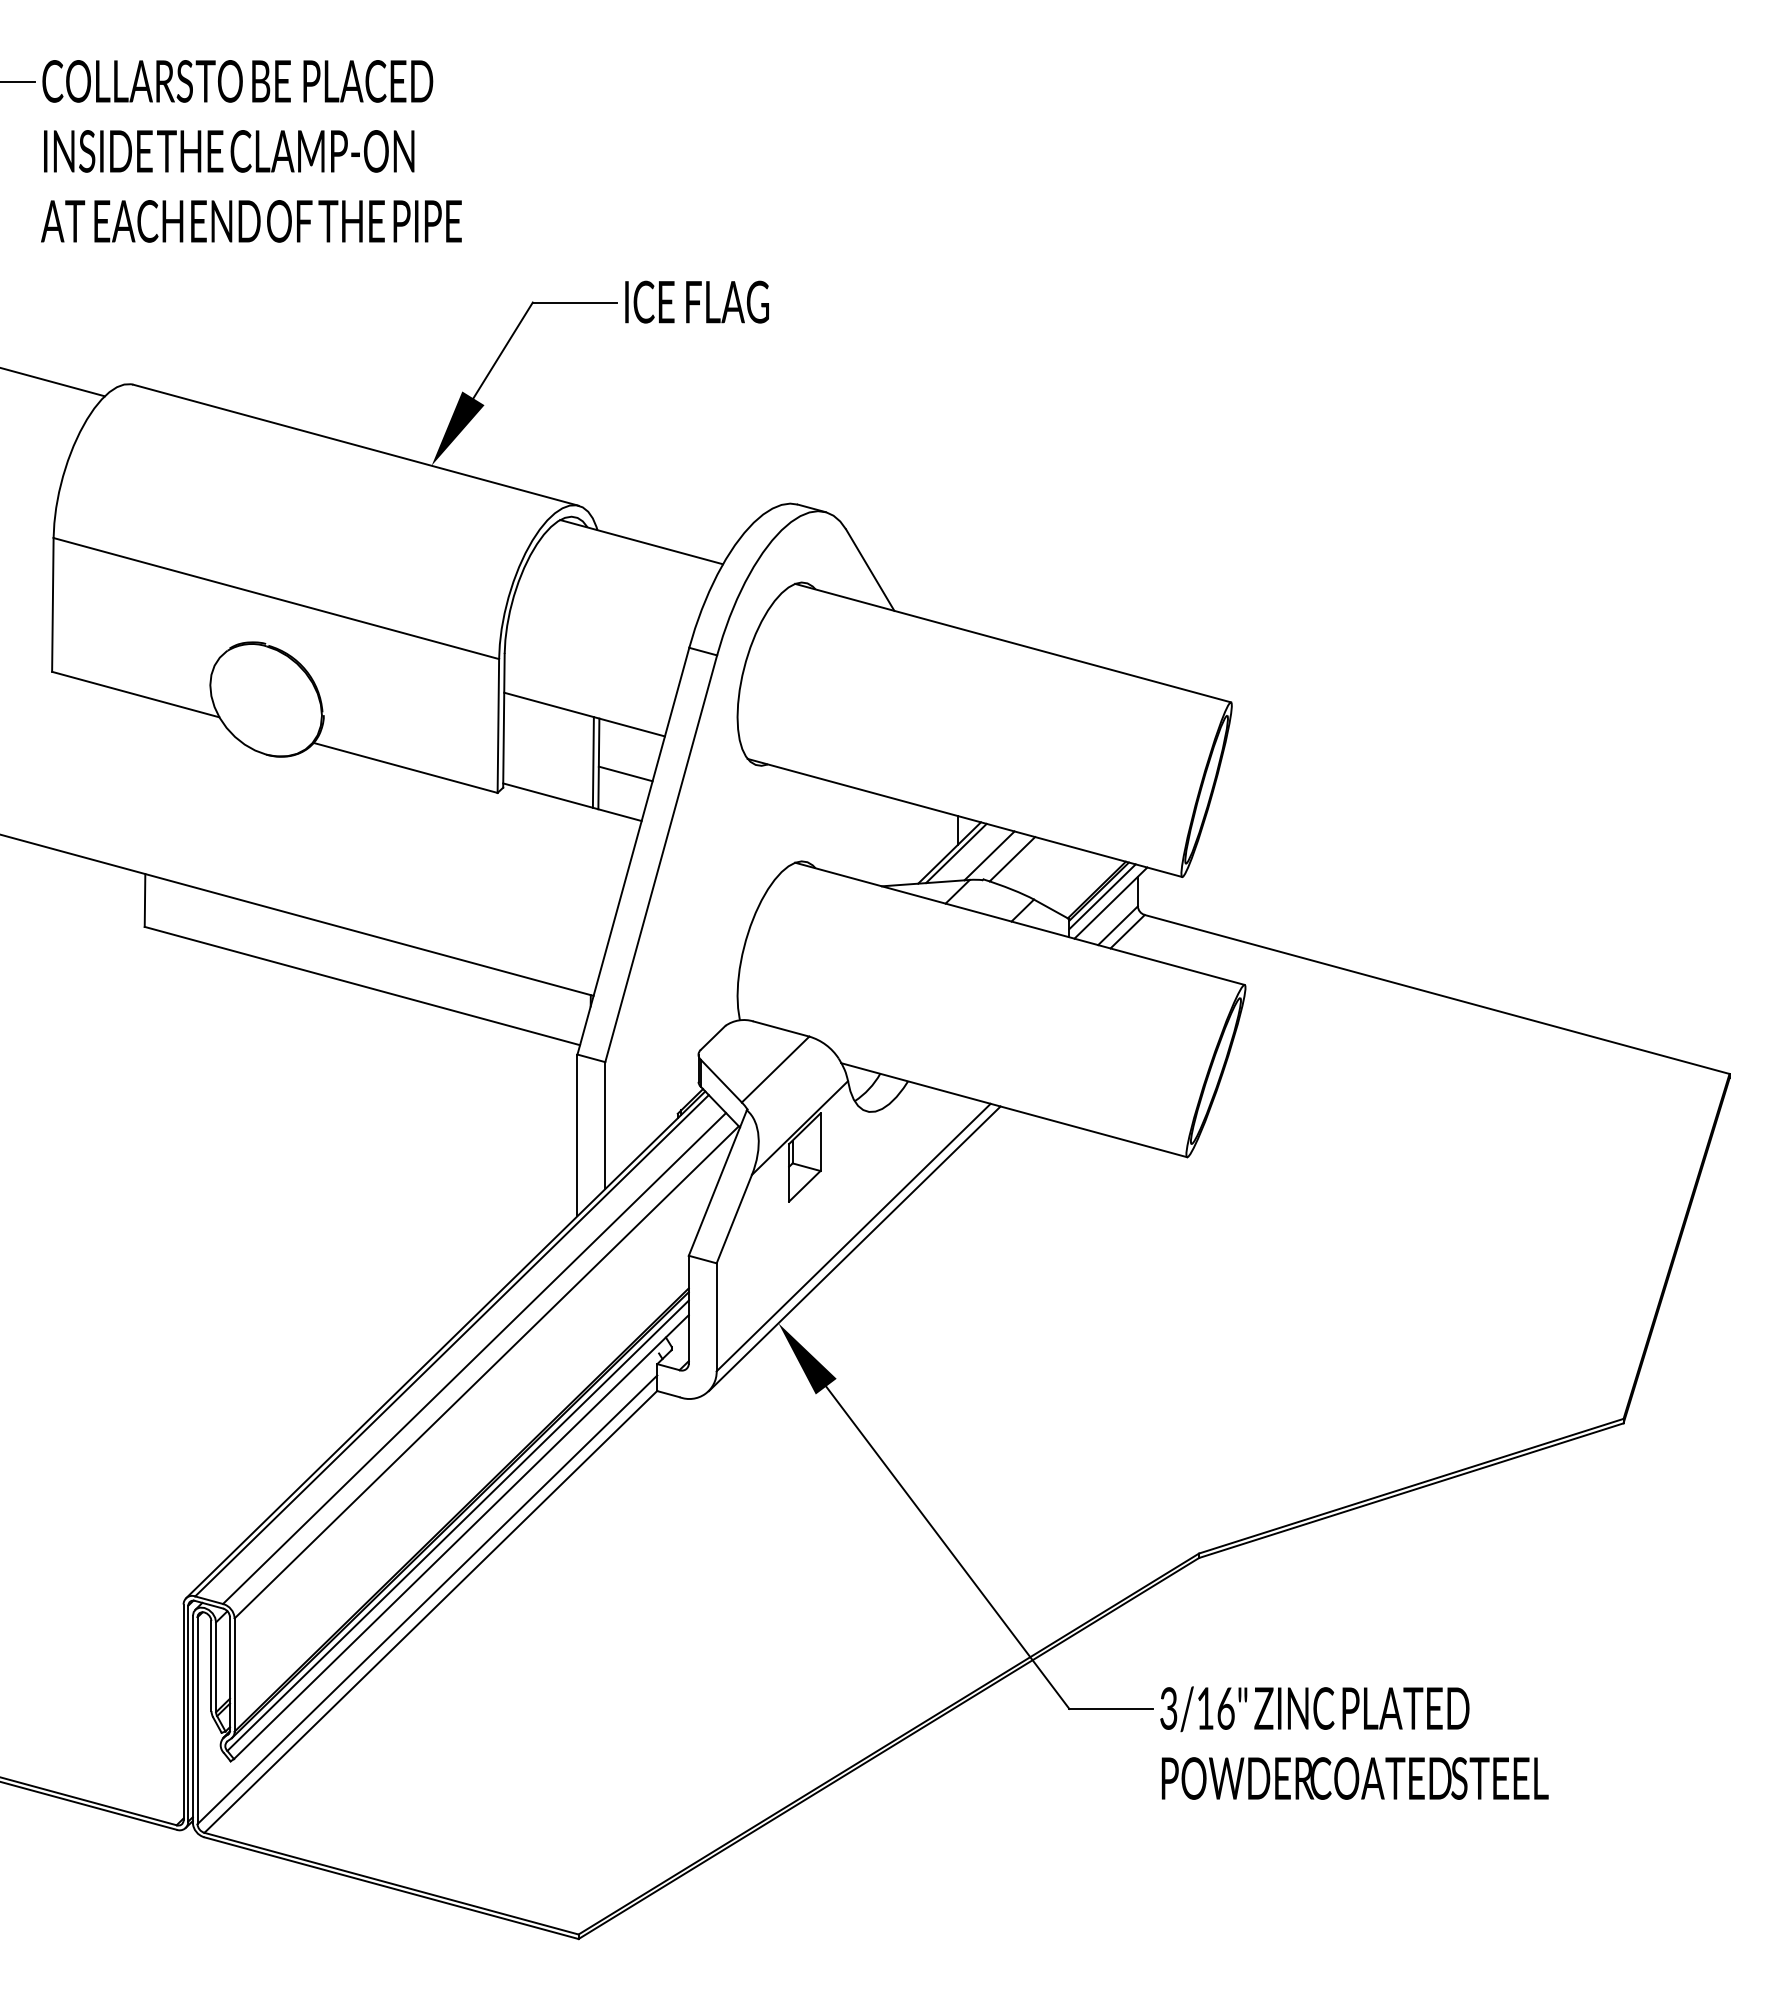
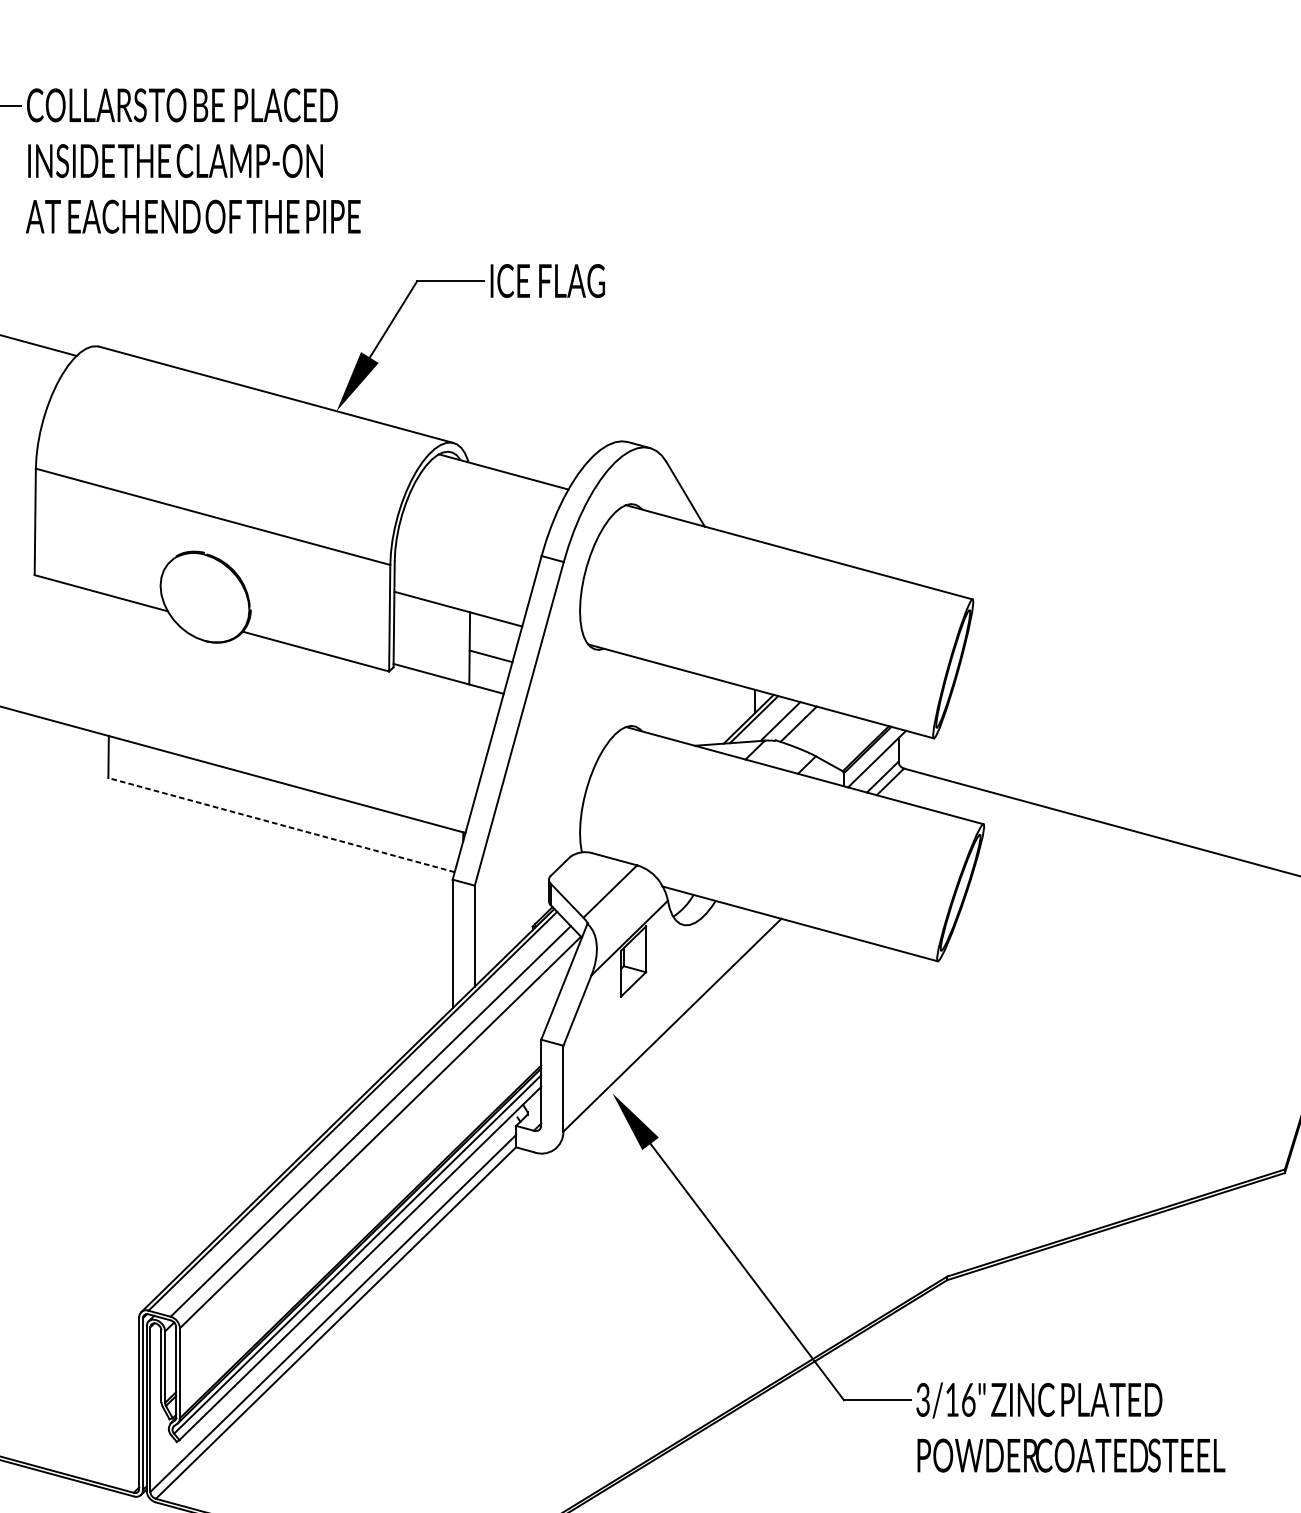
line: (592, 762) -> (464, 647), removed
line: (1102, 896) -> (870, 753), removed
line: (362, 986) -> (281, 825), solid -> dashed
line: (854, 1248) -> (673, 1033), removed

